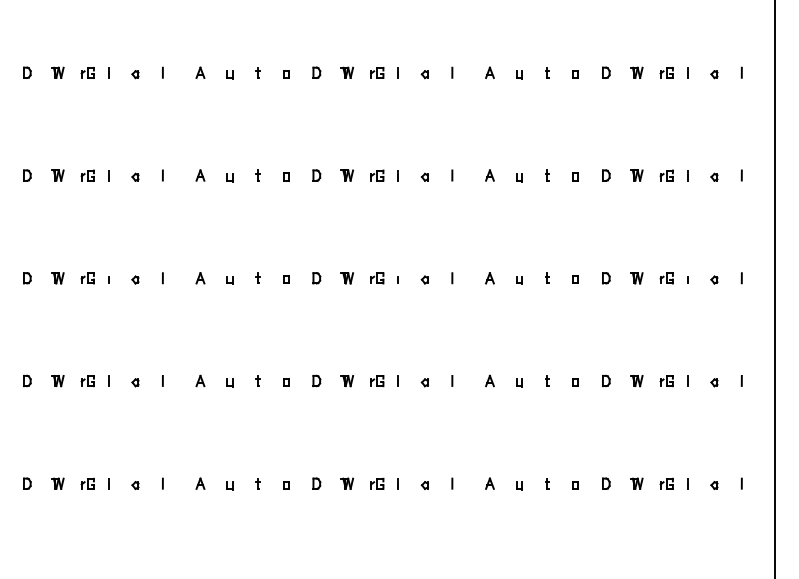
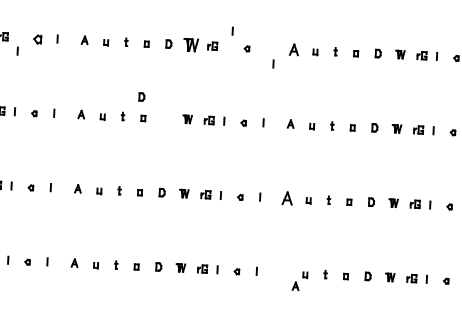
line: (108, 175) -> (17, 50), moved
part: (346, 175) -> (190, 45), size x1.6
line: (397, 175) -> (232, 31), moved
line: (452, 175) -> (273, 64), moved
part: (489, 175) -> (293, 49), size x1.4
part: (135, 176) -> (37, 38), size x1.6
part: (316, 278) -> (141, 97), moved
part: (489, 380) -> (287, 197), size x1.6
part: (489, 483) -> (295, 286), moved

